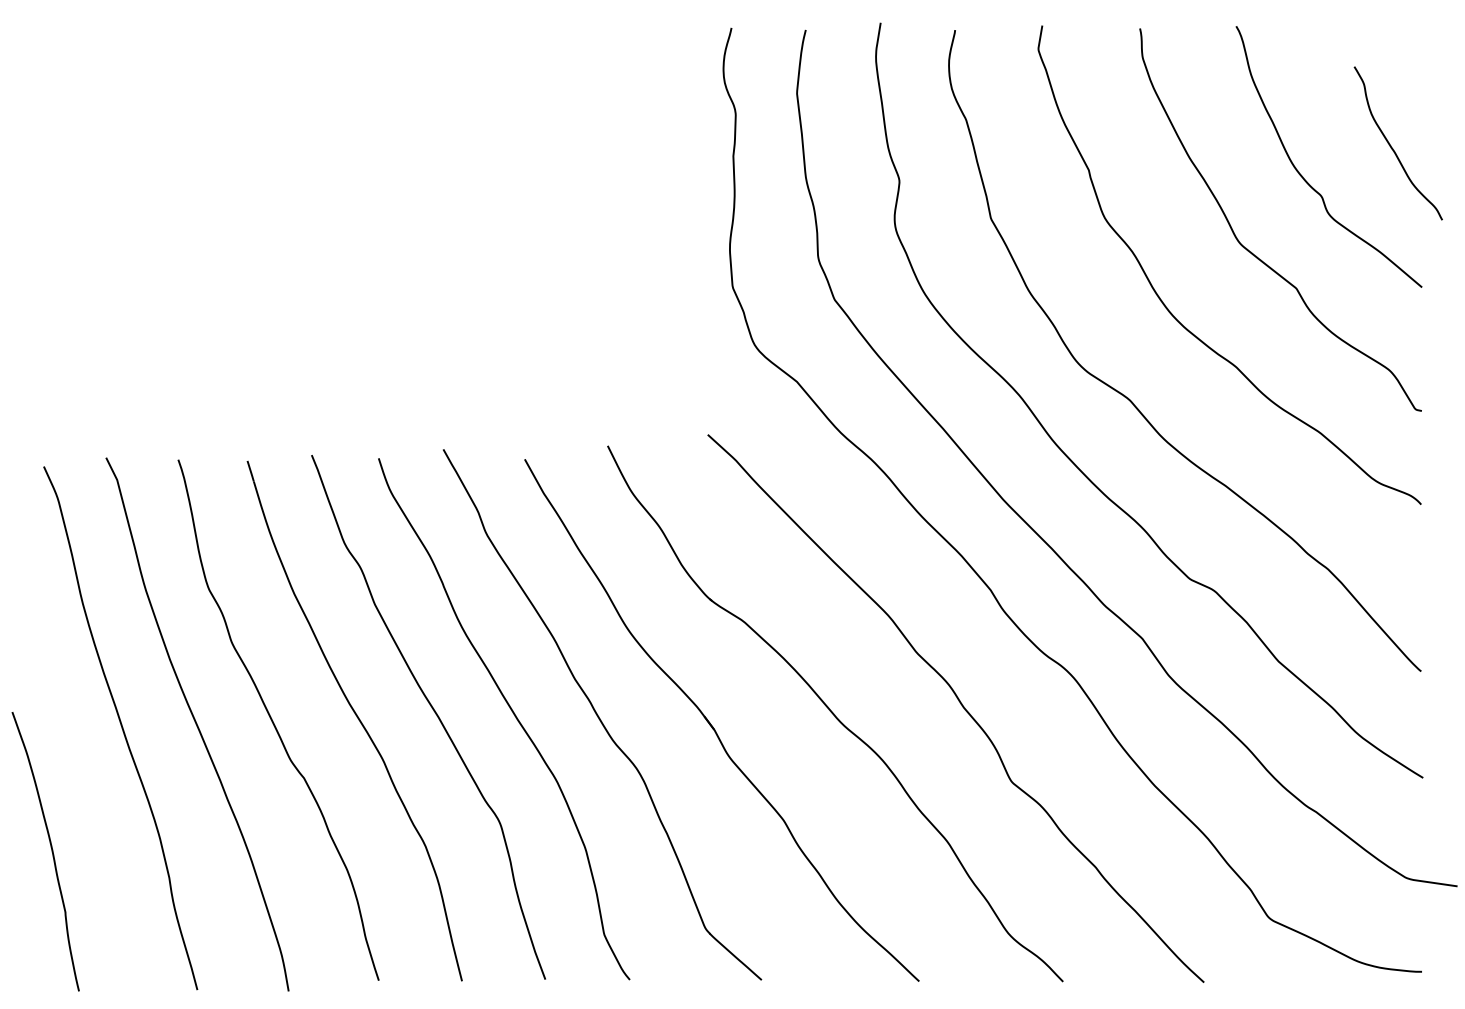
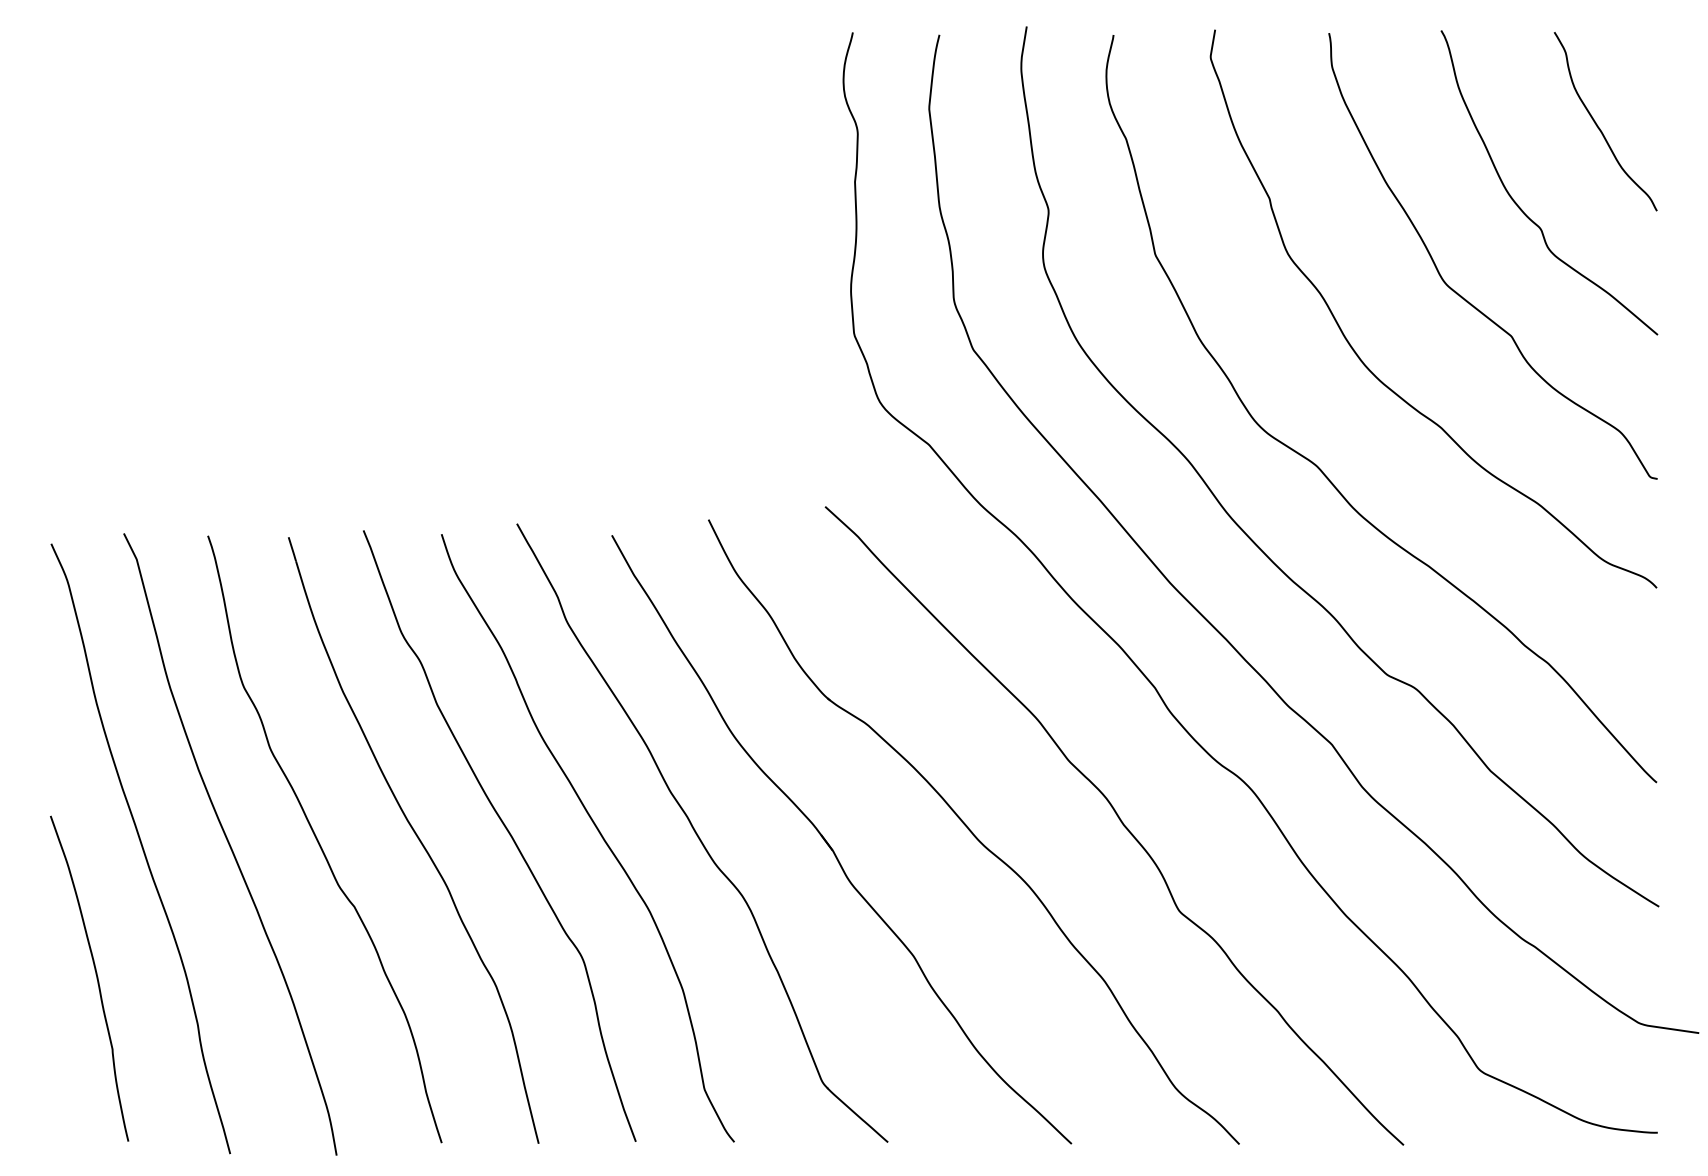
curve: (1391, 145) -> (1597, 124), moved
curve: (51, 851) -> (96, 978), moved

